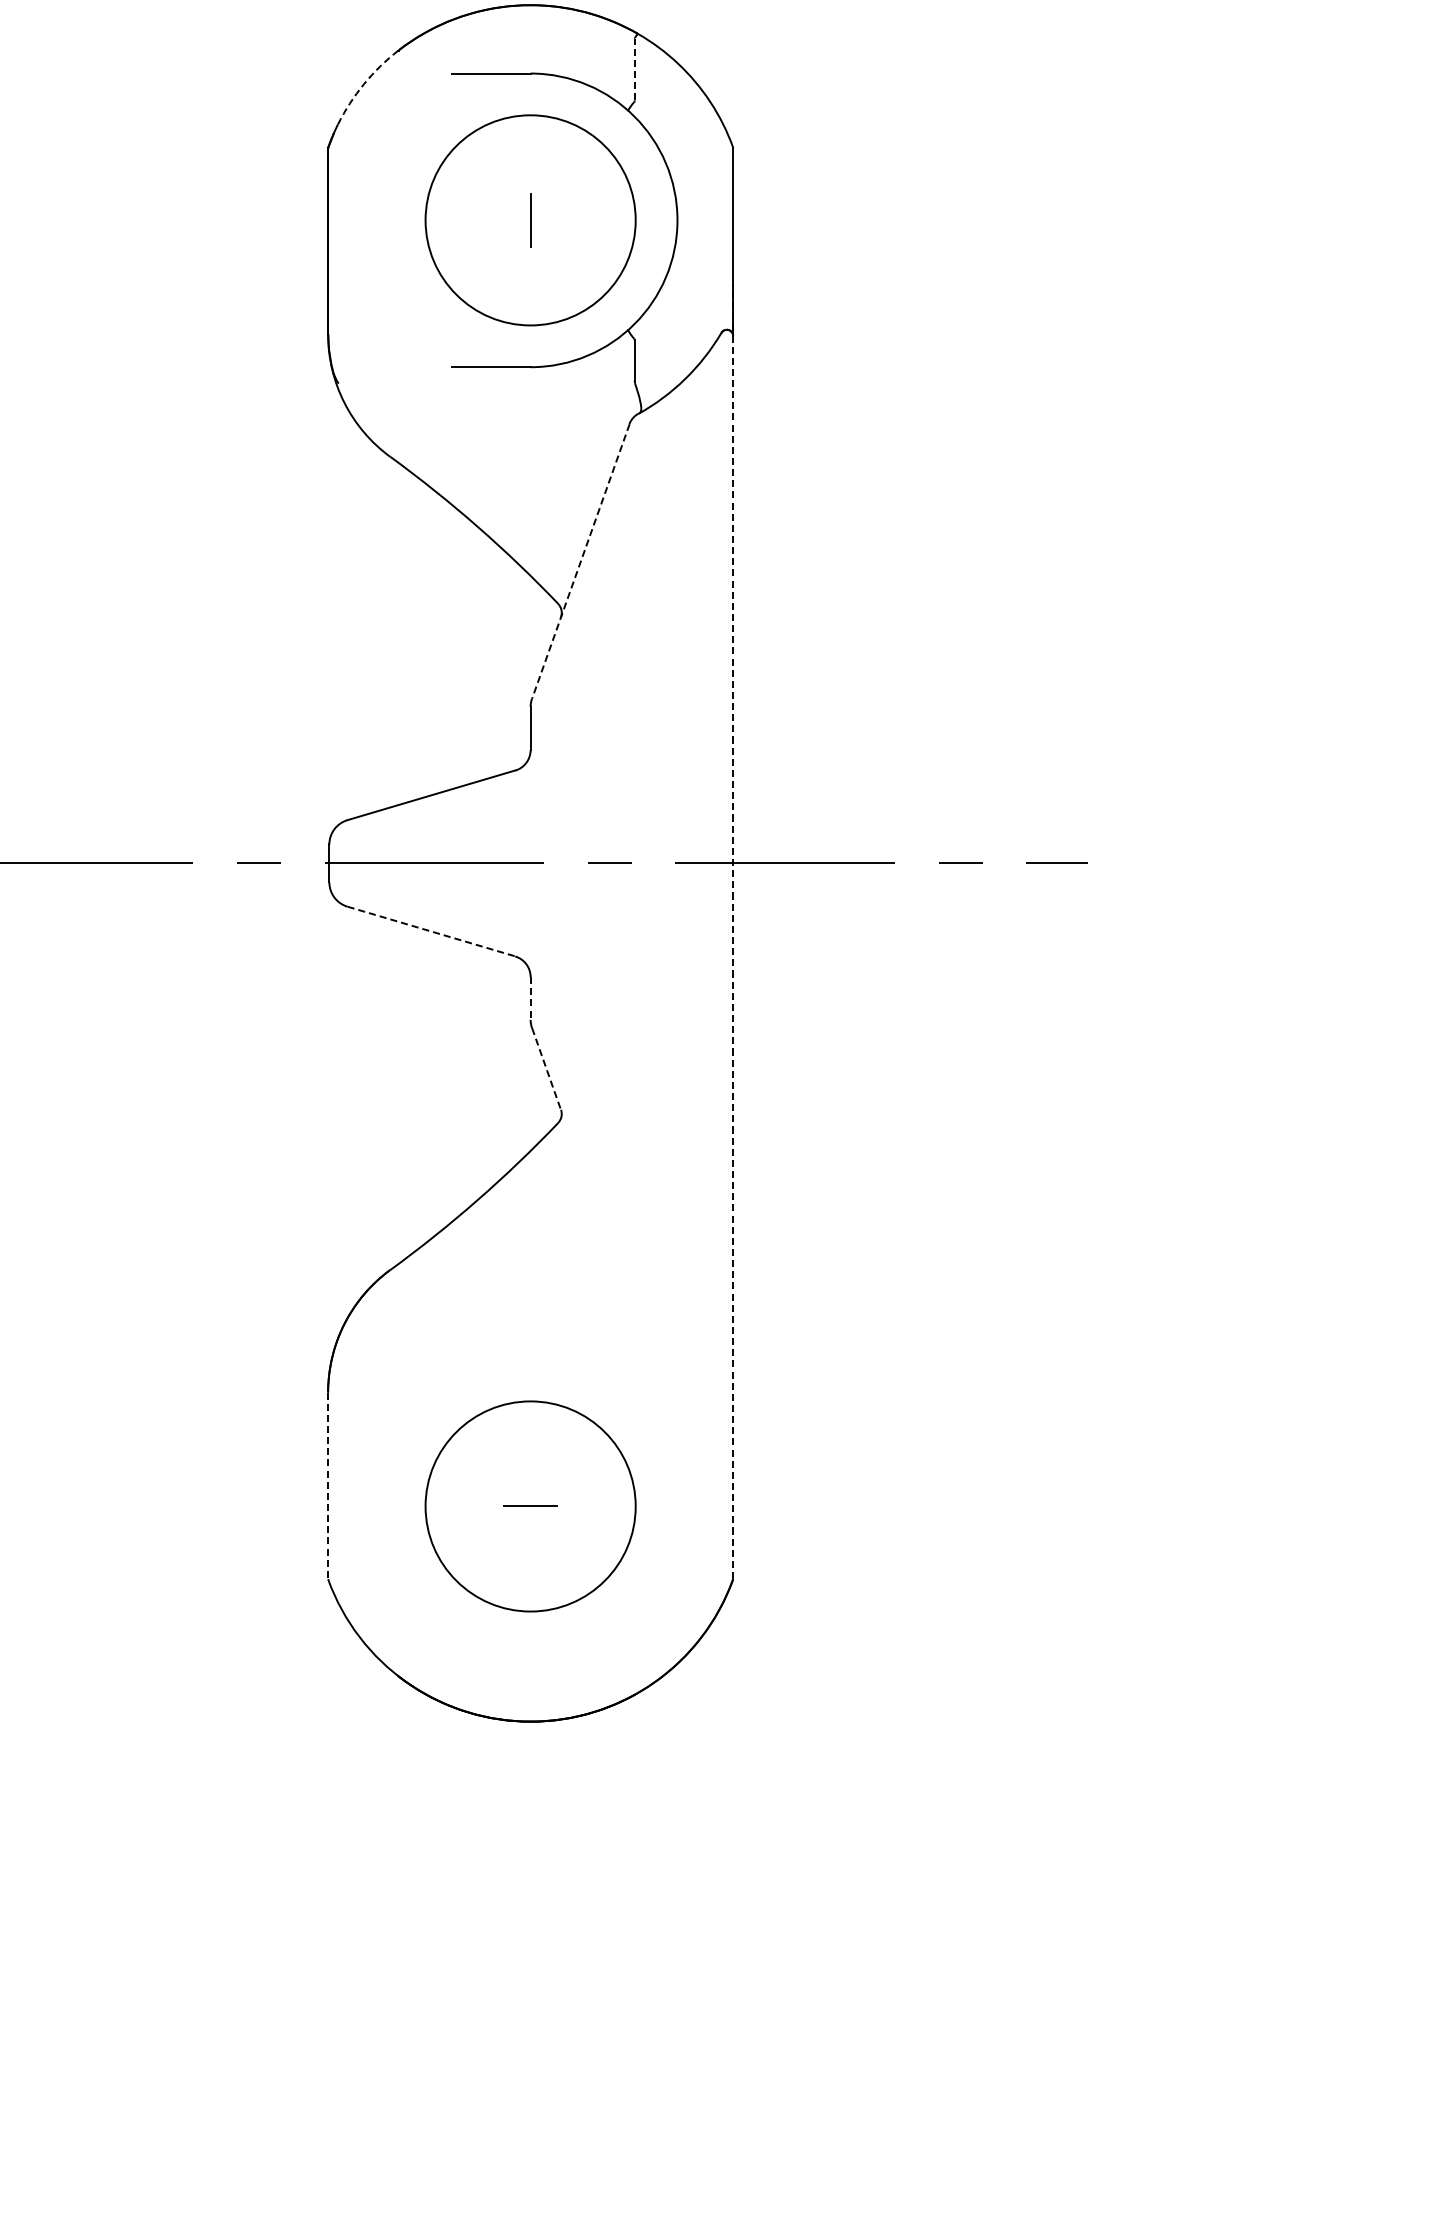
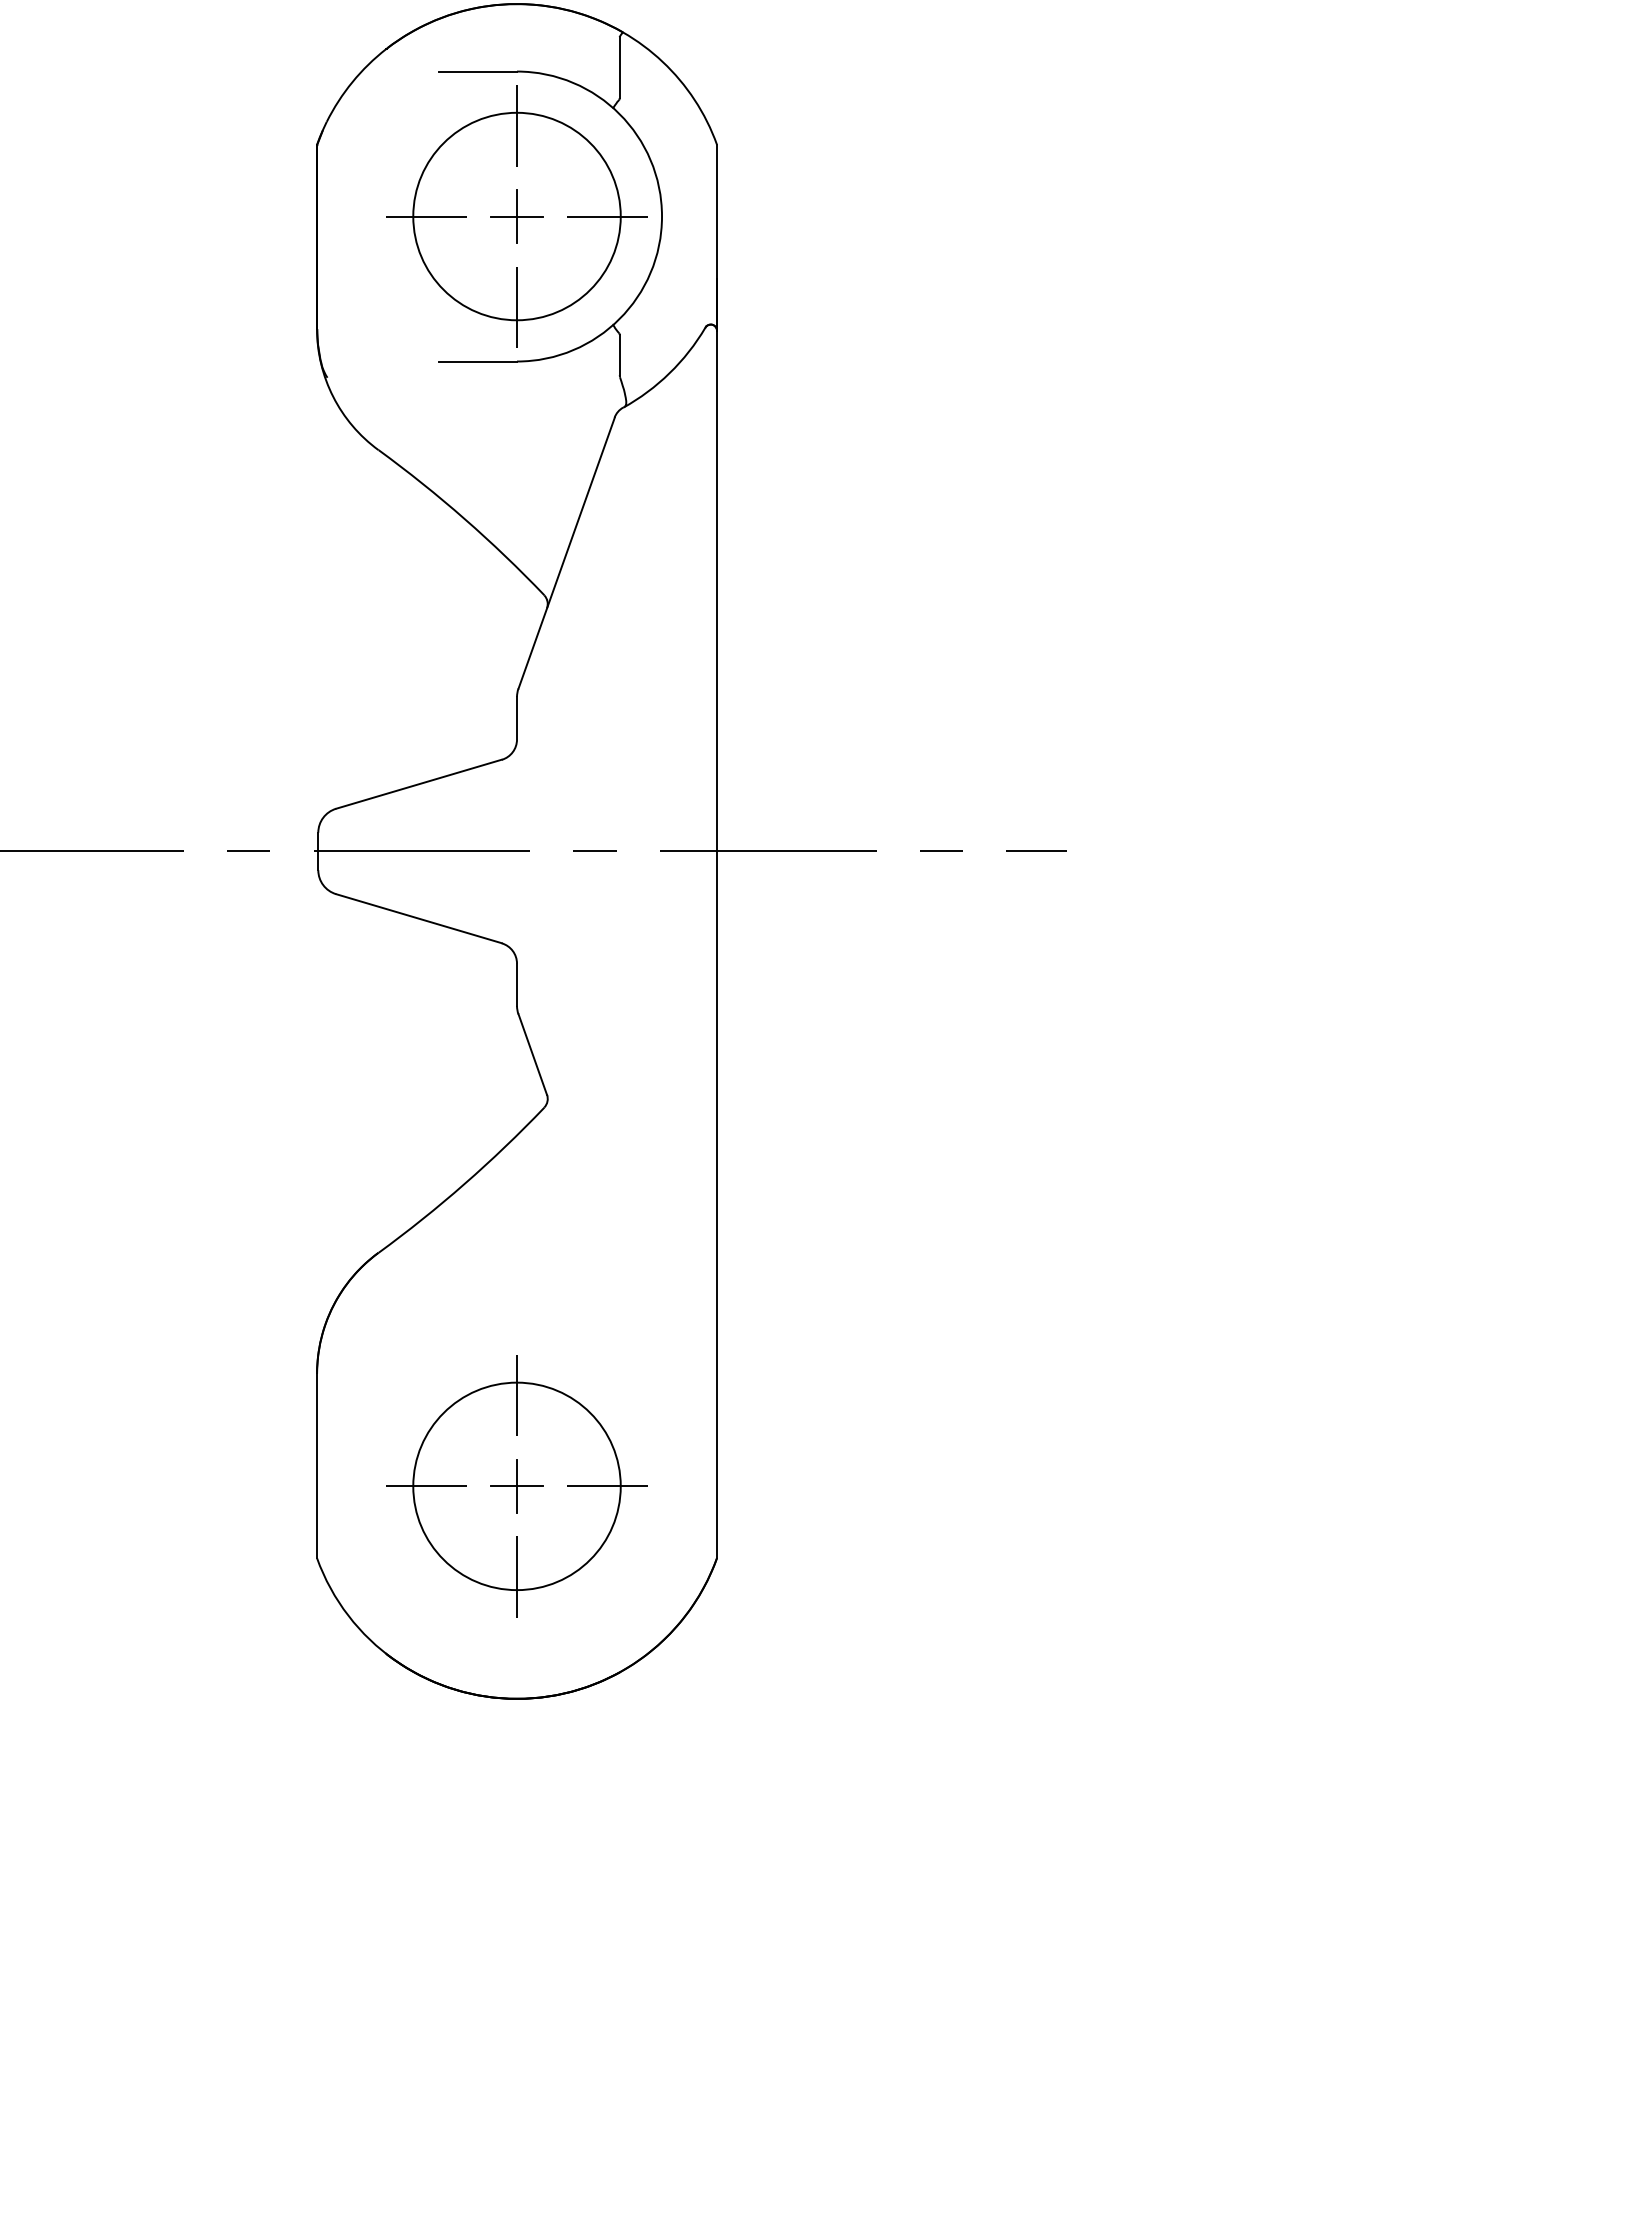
line: (634, 69) -> (619, 67), dashed -> solid
arc: (364, 84) -> (352, 82), dashed -> solid
line: (531, 128) -> (517, 125), added
line: (438, 220) -> (426, 216), added
line: (530, 220) -> (516, 216), added
line: (622, 220) -> (607, 216), added
line: (531, 311) -> (517, 306), added
line: (580, 561) -> (566, 553), dashed -> solid
line: (431, 931) -> (419, 918), dashed -> solid
line: (733, 931) -> (717, 918), dashed -> solid
line: (531, 999) -> (517, 985), dashed -> solid
line: (546, 1069) -> (532, 1054), dashed -> solid
line: (531, 1414) -> (517, 1395), added
line: (328, 1486) -> (317, 1466), dashed -> solid
line: (438, 1506) -> (426, 1486), added
line: (531, 1506) -> (517, 1486), added
line: (622, 1506) -> (607, 1486), added
line: (531, 1597) -> (517, 1576), added

